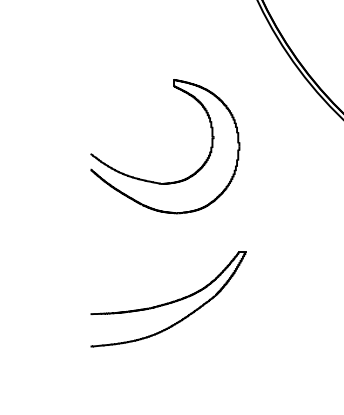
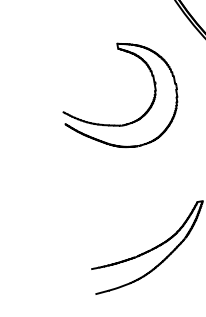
part: (173, 181) -> (130, 122), moved

